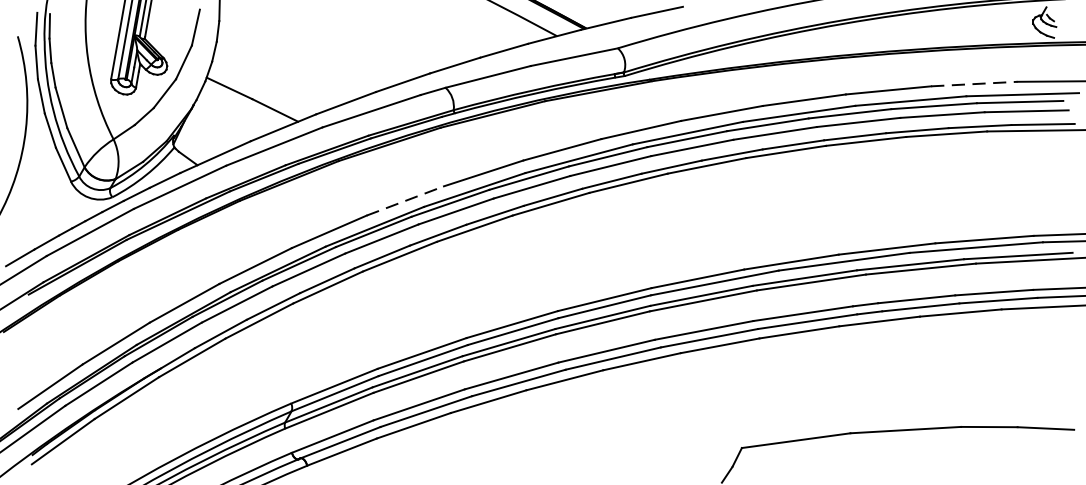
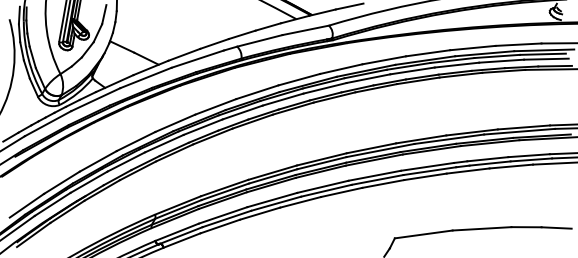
line: (976, 83) -> (519, 44), dashed -> solid
line: (404, 200) -> (215, 106), dashed -> solid

